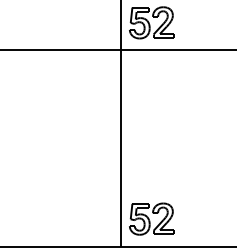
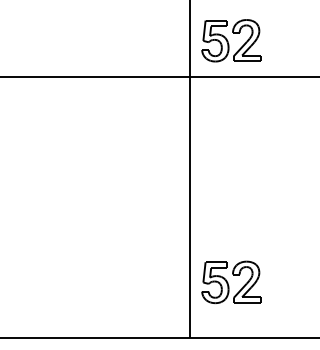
part: (151, 219) -> (231, 282), moved

